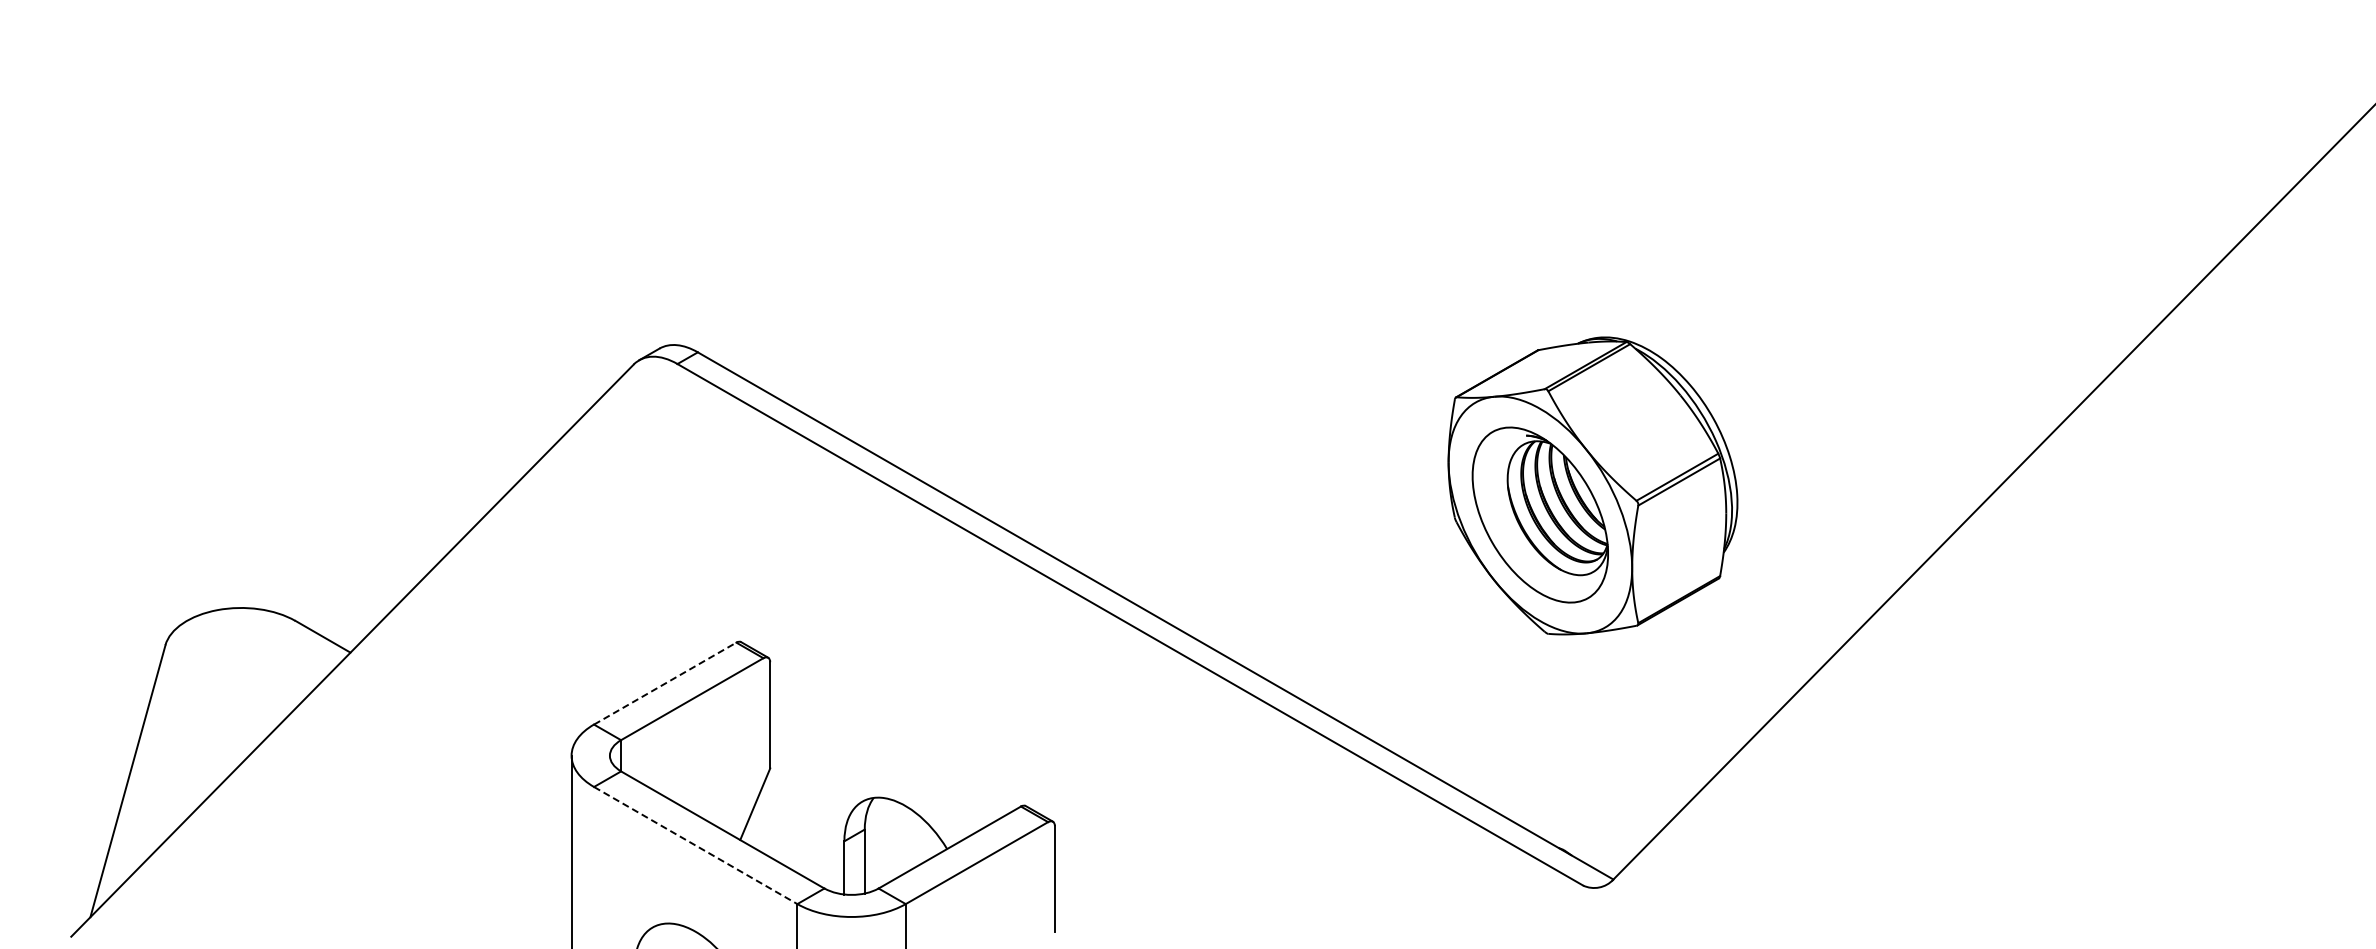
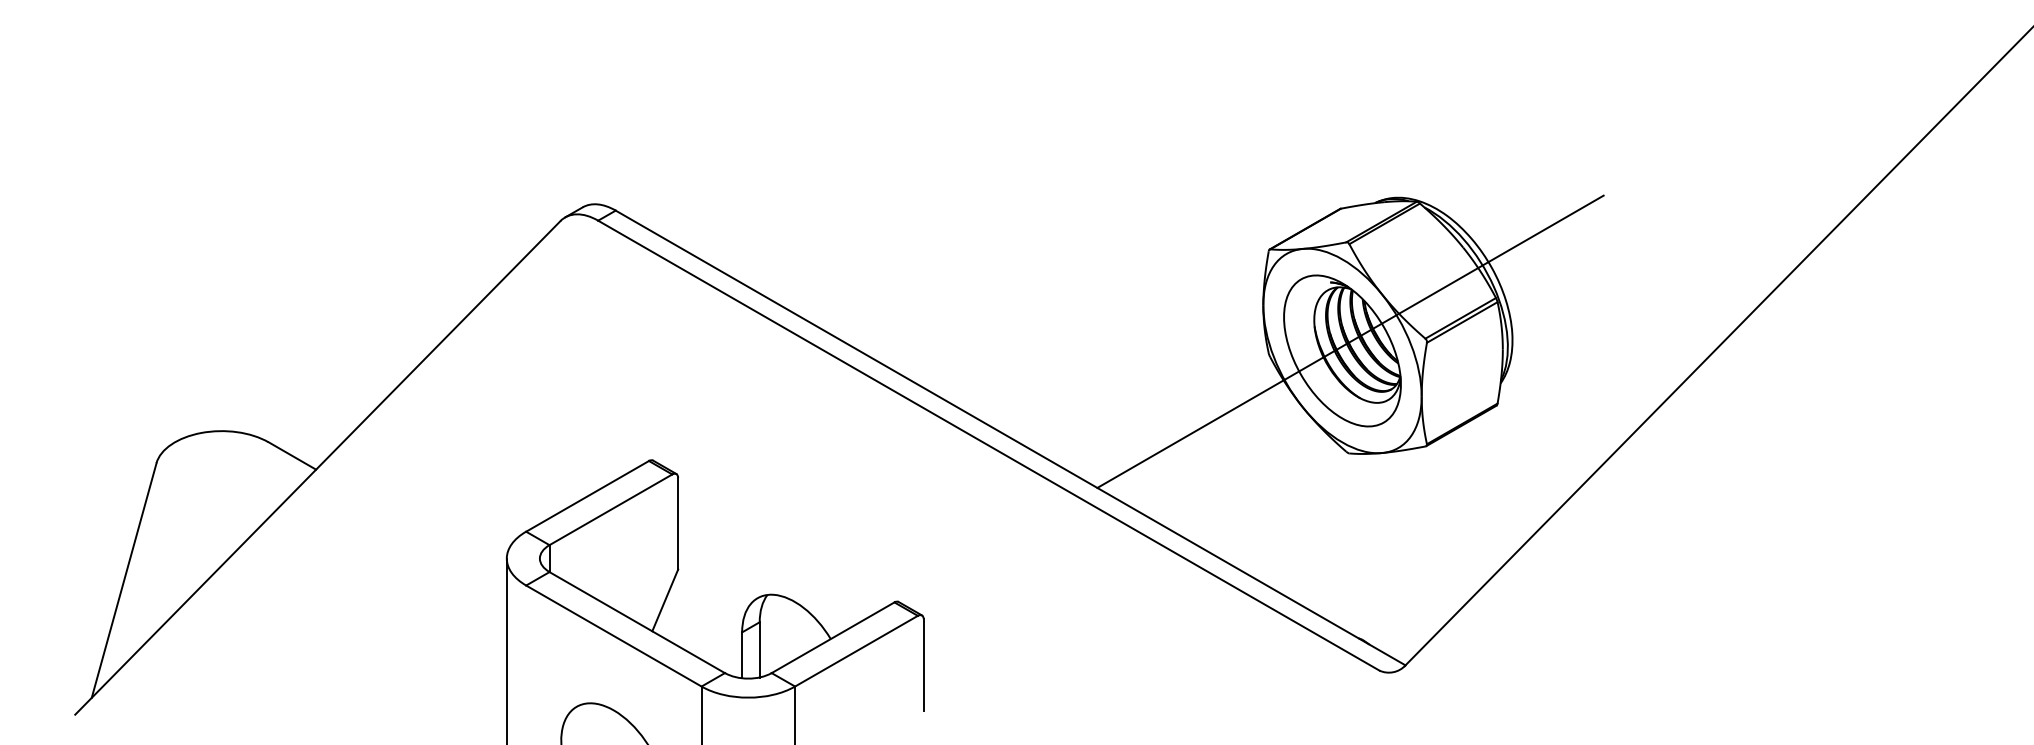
line: (1549, 503) -> (1350, 340), added
line: (665, 683) -> (587, 496), dashed -> solid
line: (696, 845) -> (614, 636), dashed -> solid

